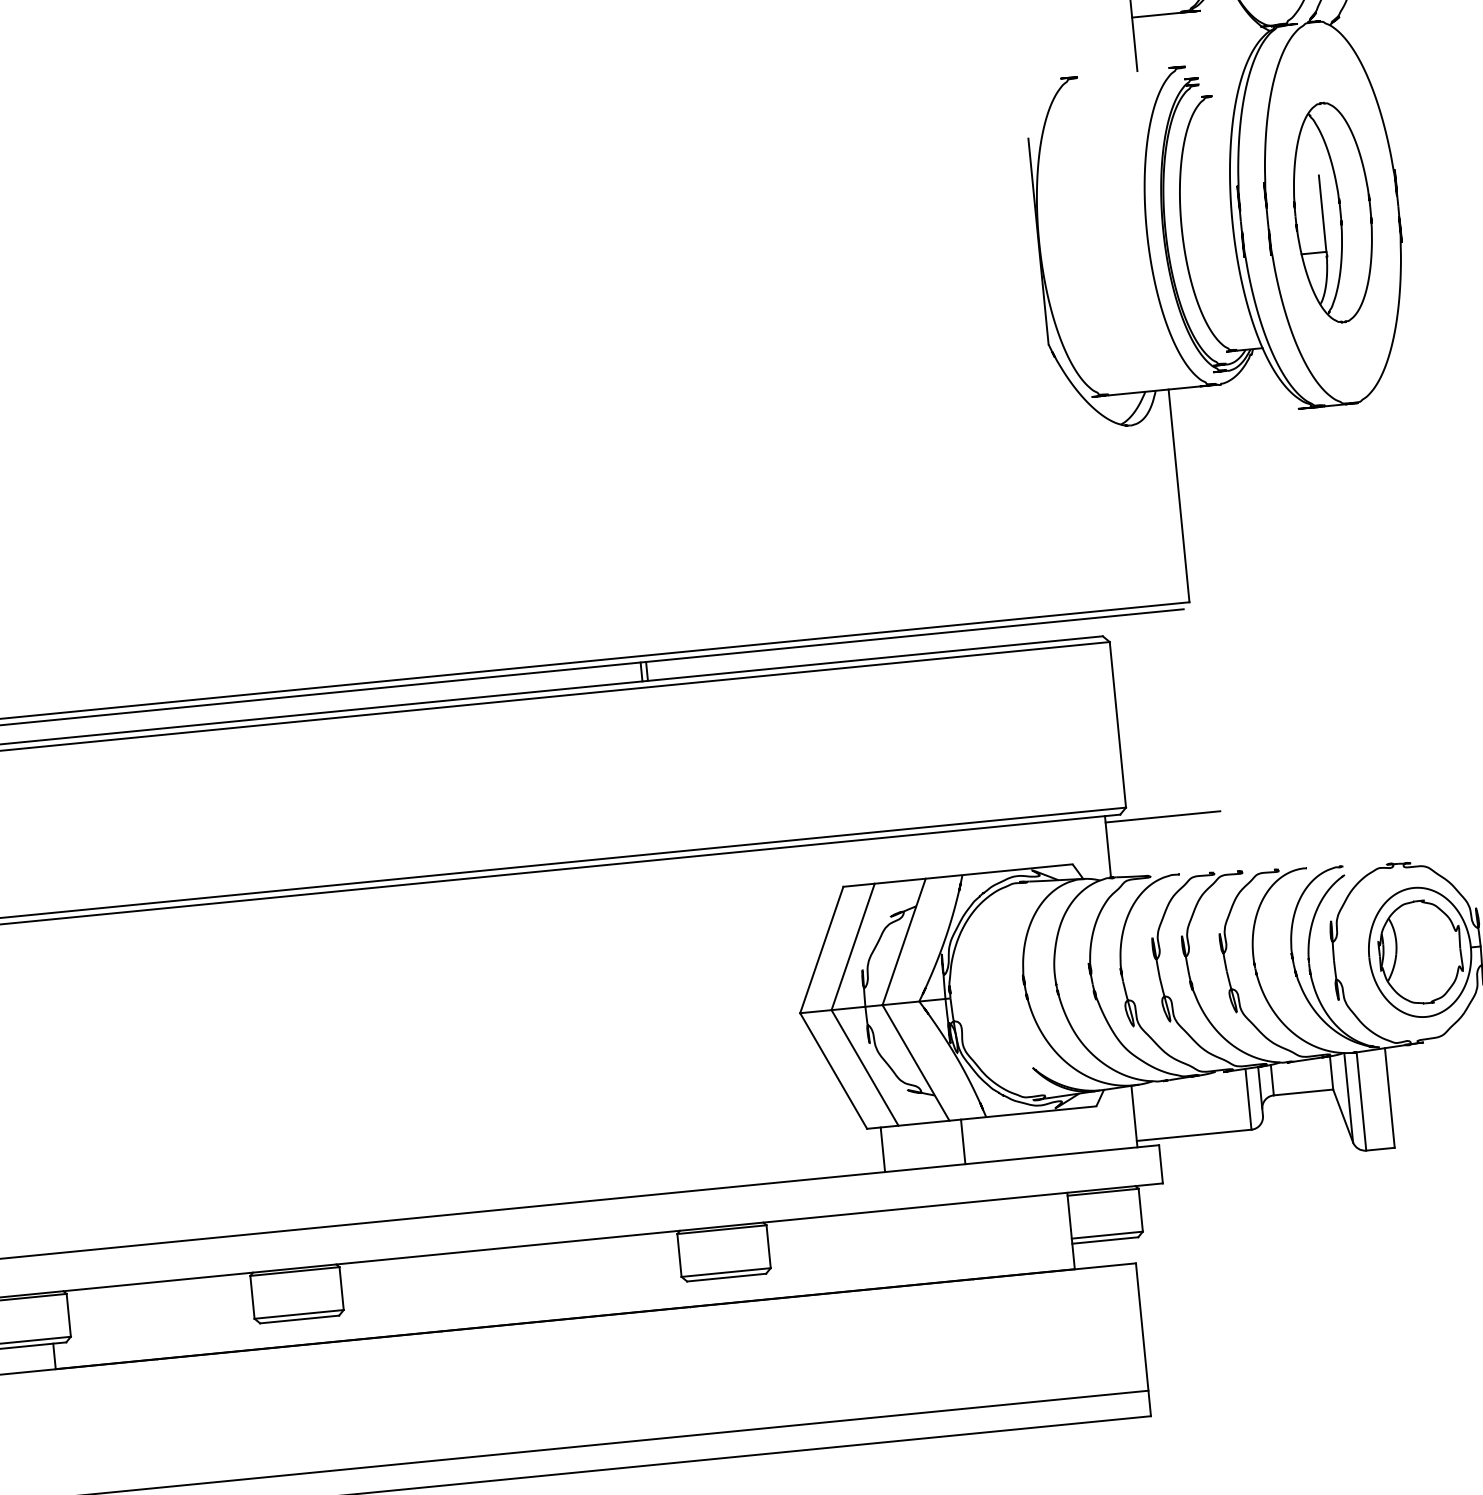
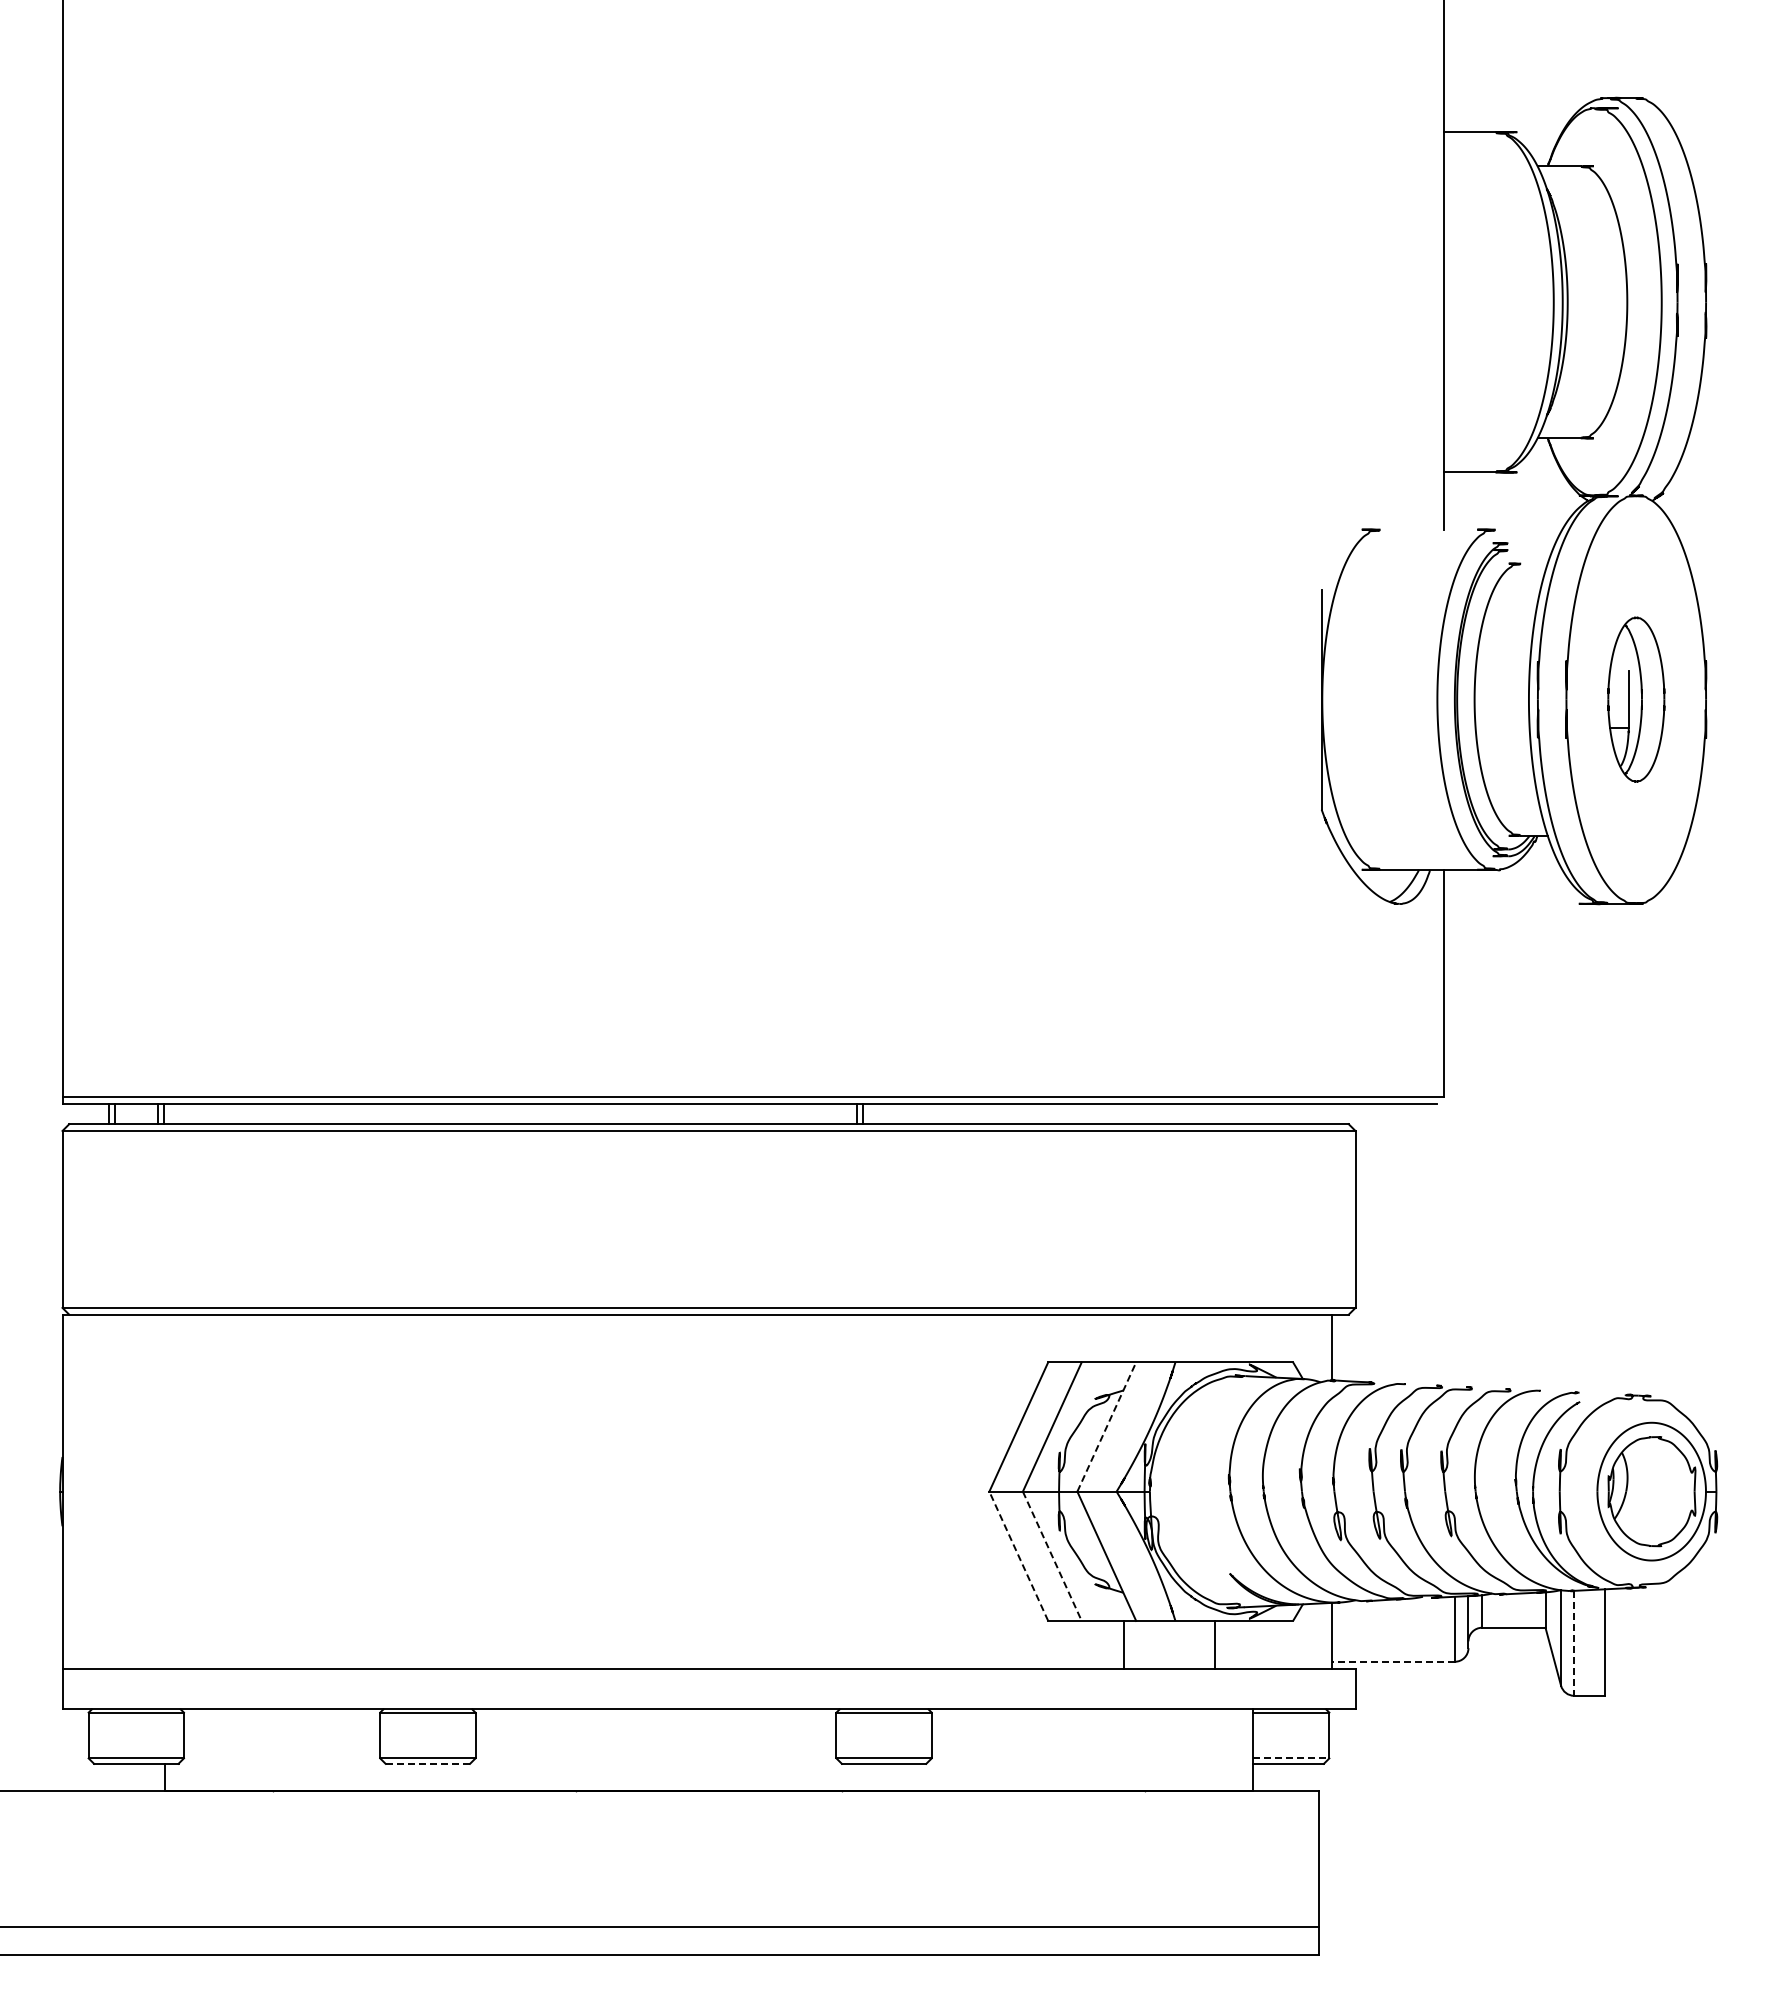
part: (1333, 212) -> (1636, 699), size x0.7
line: (1162, 816) -> (1393, 1321), removed
line: (903, 941) -> (1106, 1426), solid -> dashed
line: (865, 1068) -> (1052, 1556), solid -> dashed
line: (833, 1070) -> (1018, 1555), solid -> dashed
line: (1361, 1101) -> (1574, 1643), solid -> dashed
line: (1194, 1135) -> (1393, 1661), solid -> dashed
line: (963, 1141) -> (1214, 1644), moved
line: (882, 1149) -> (1123, 1644), moved
line: (1107, 1235) -> (1291, 1758), solid -> dashed
line: (300, 1319) -> (428, 1763), solid -> dashed

